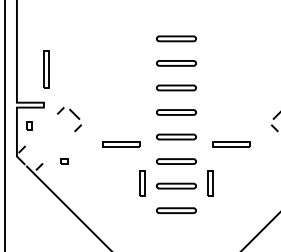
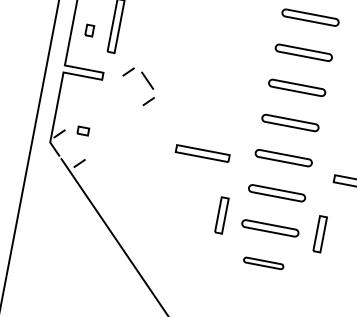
part: (73, 114) -> (145, 80), moved
part: (29, 125) -> (90, 29), moved
part: (64, 161) -> (82, 130), moved
part: (176, 210) -> (263, 263), size x0.7

